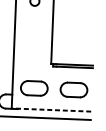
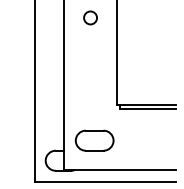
part: (73, 89) -> (150, 140), removed
line: (51, 110) -> (119, 170), dashed -> solid

